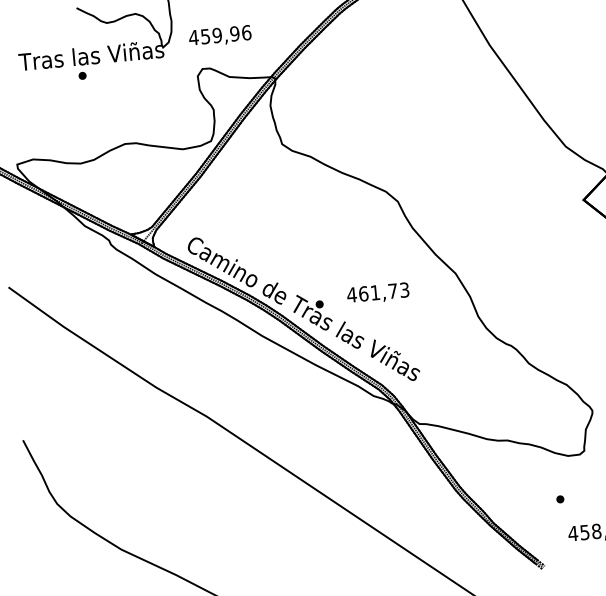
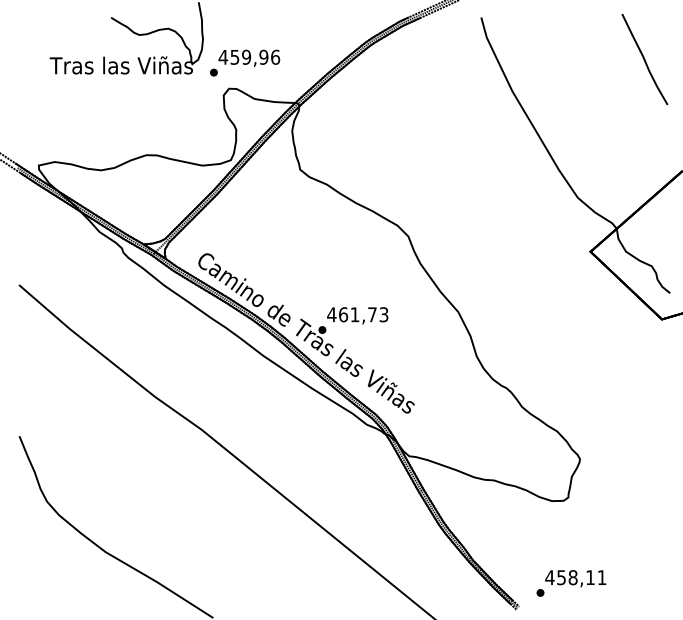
part: (82, 75) -> (213, 72), moved
text: (377, 293) -> (357, 315), moved
part: (560, 498) -> (540, 592), moved

